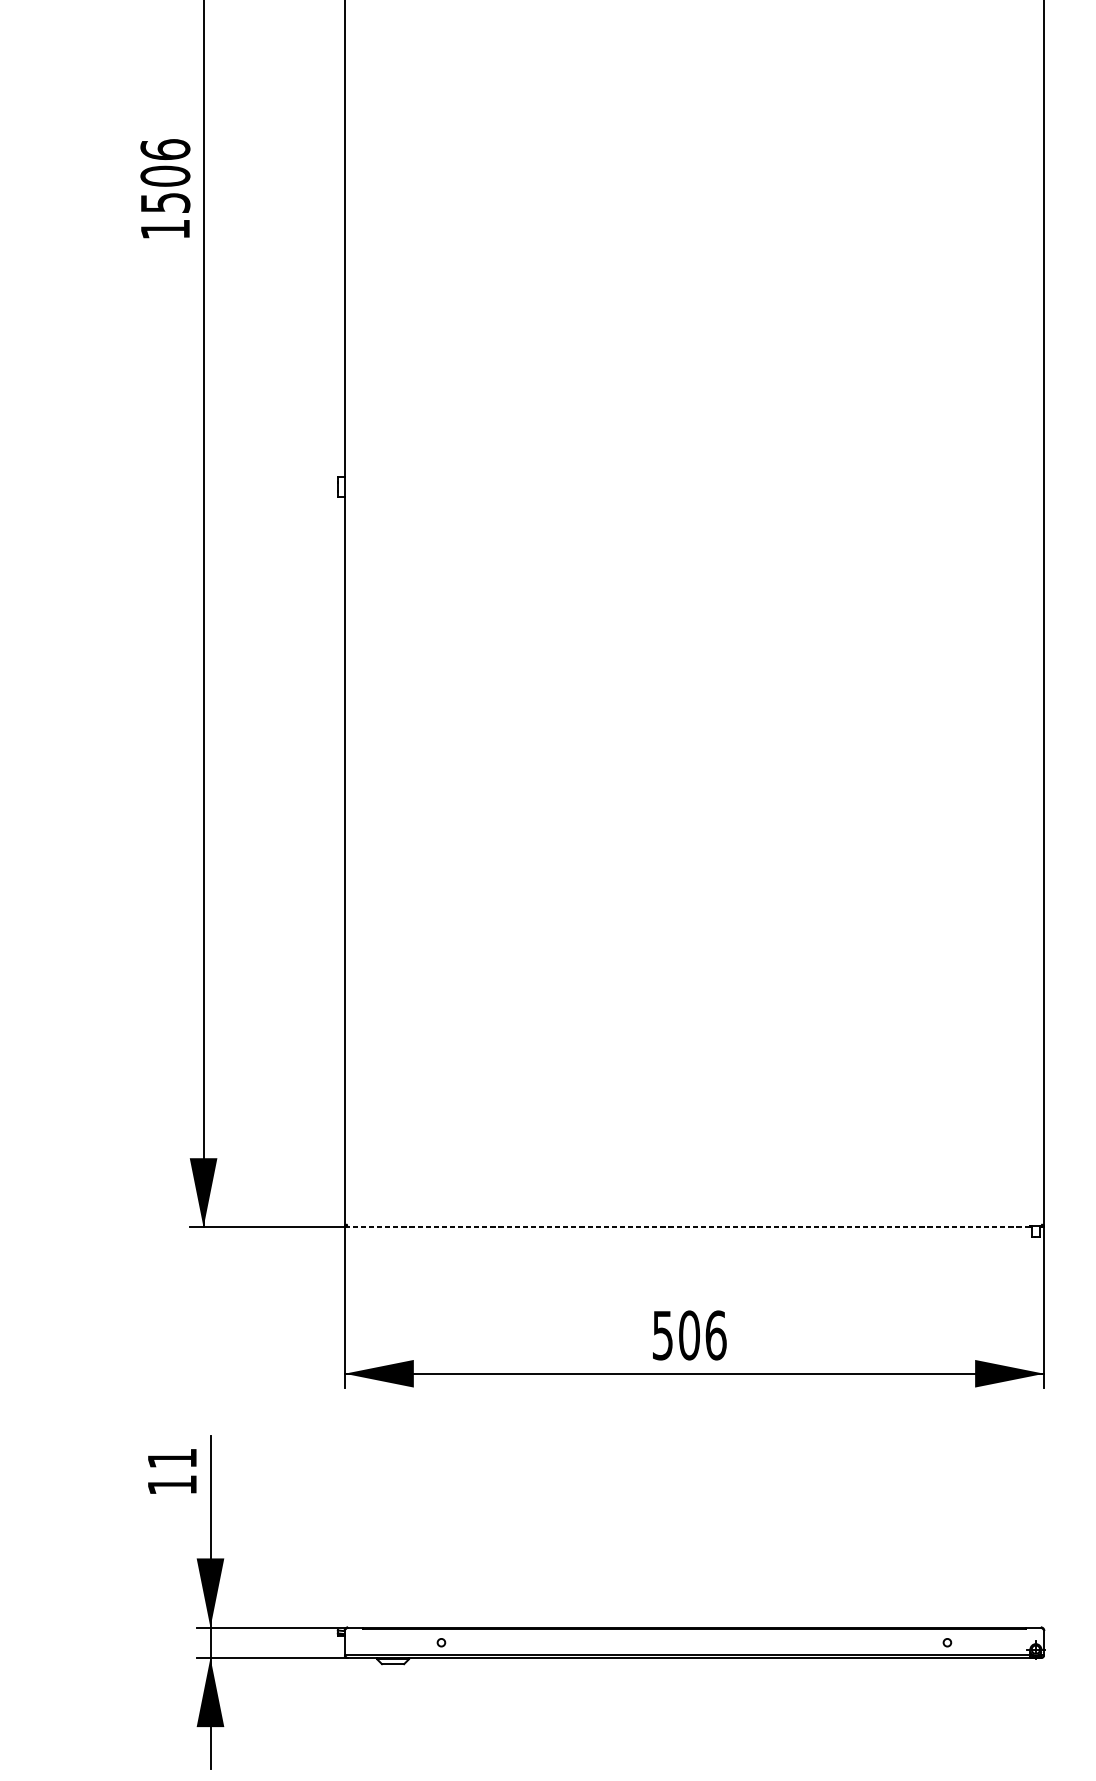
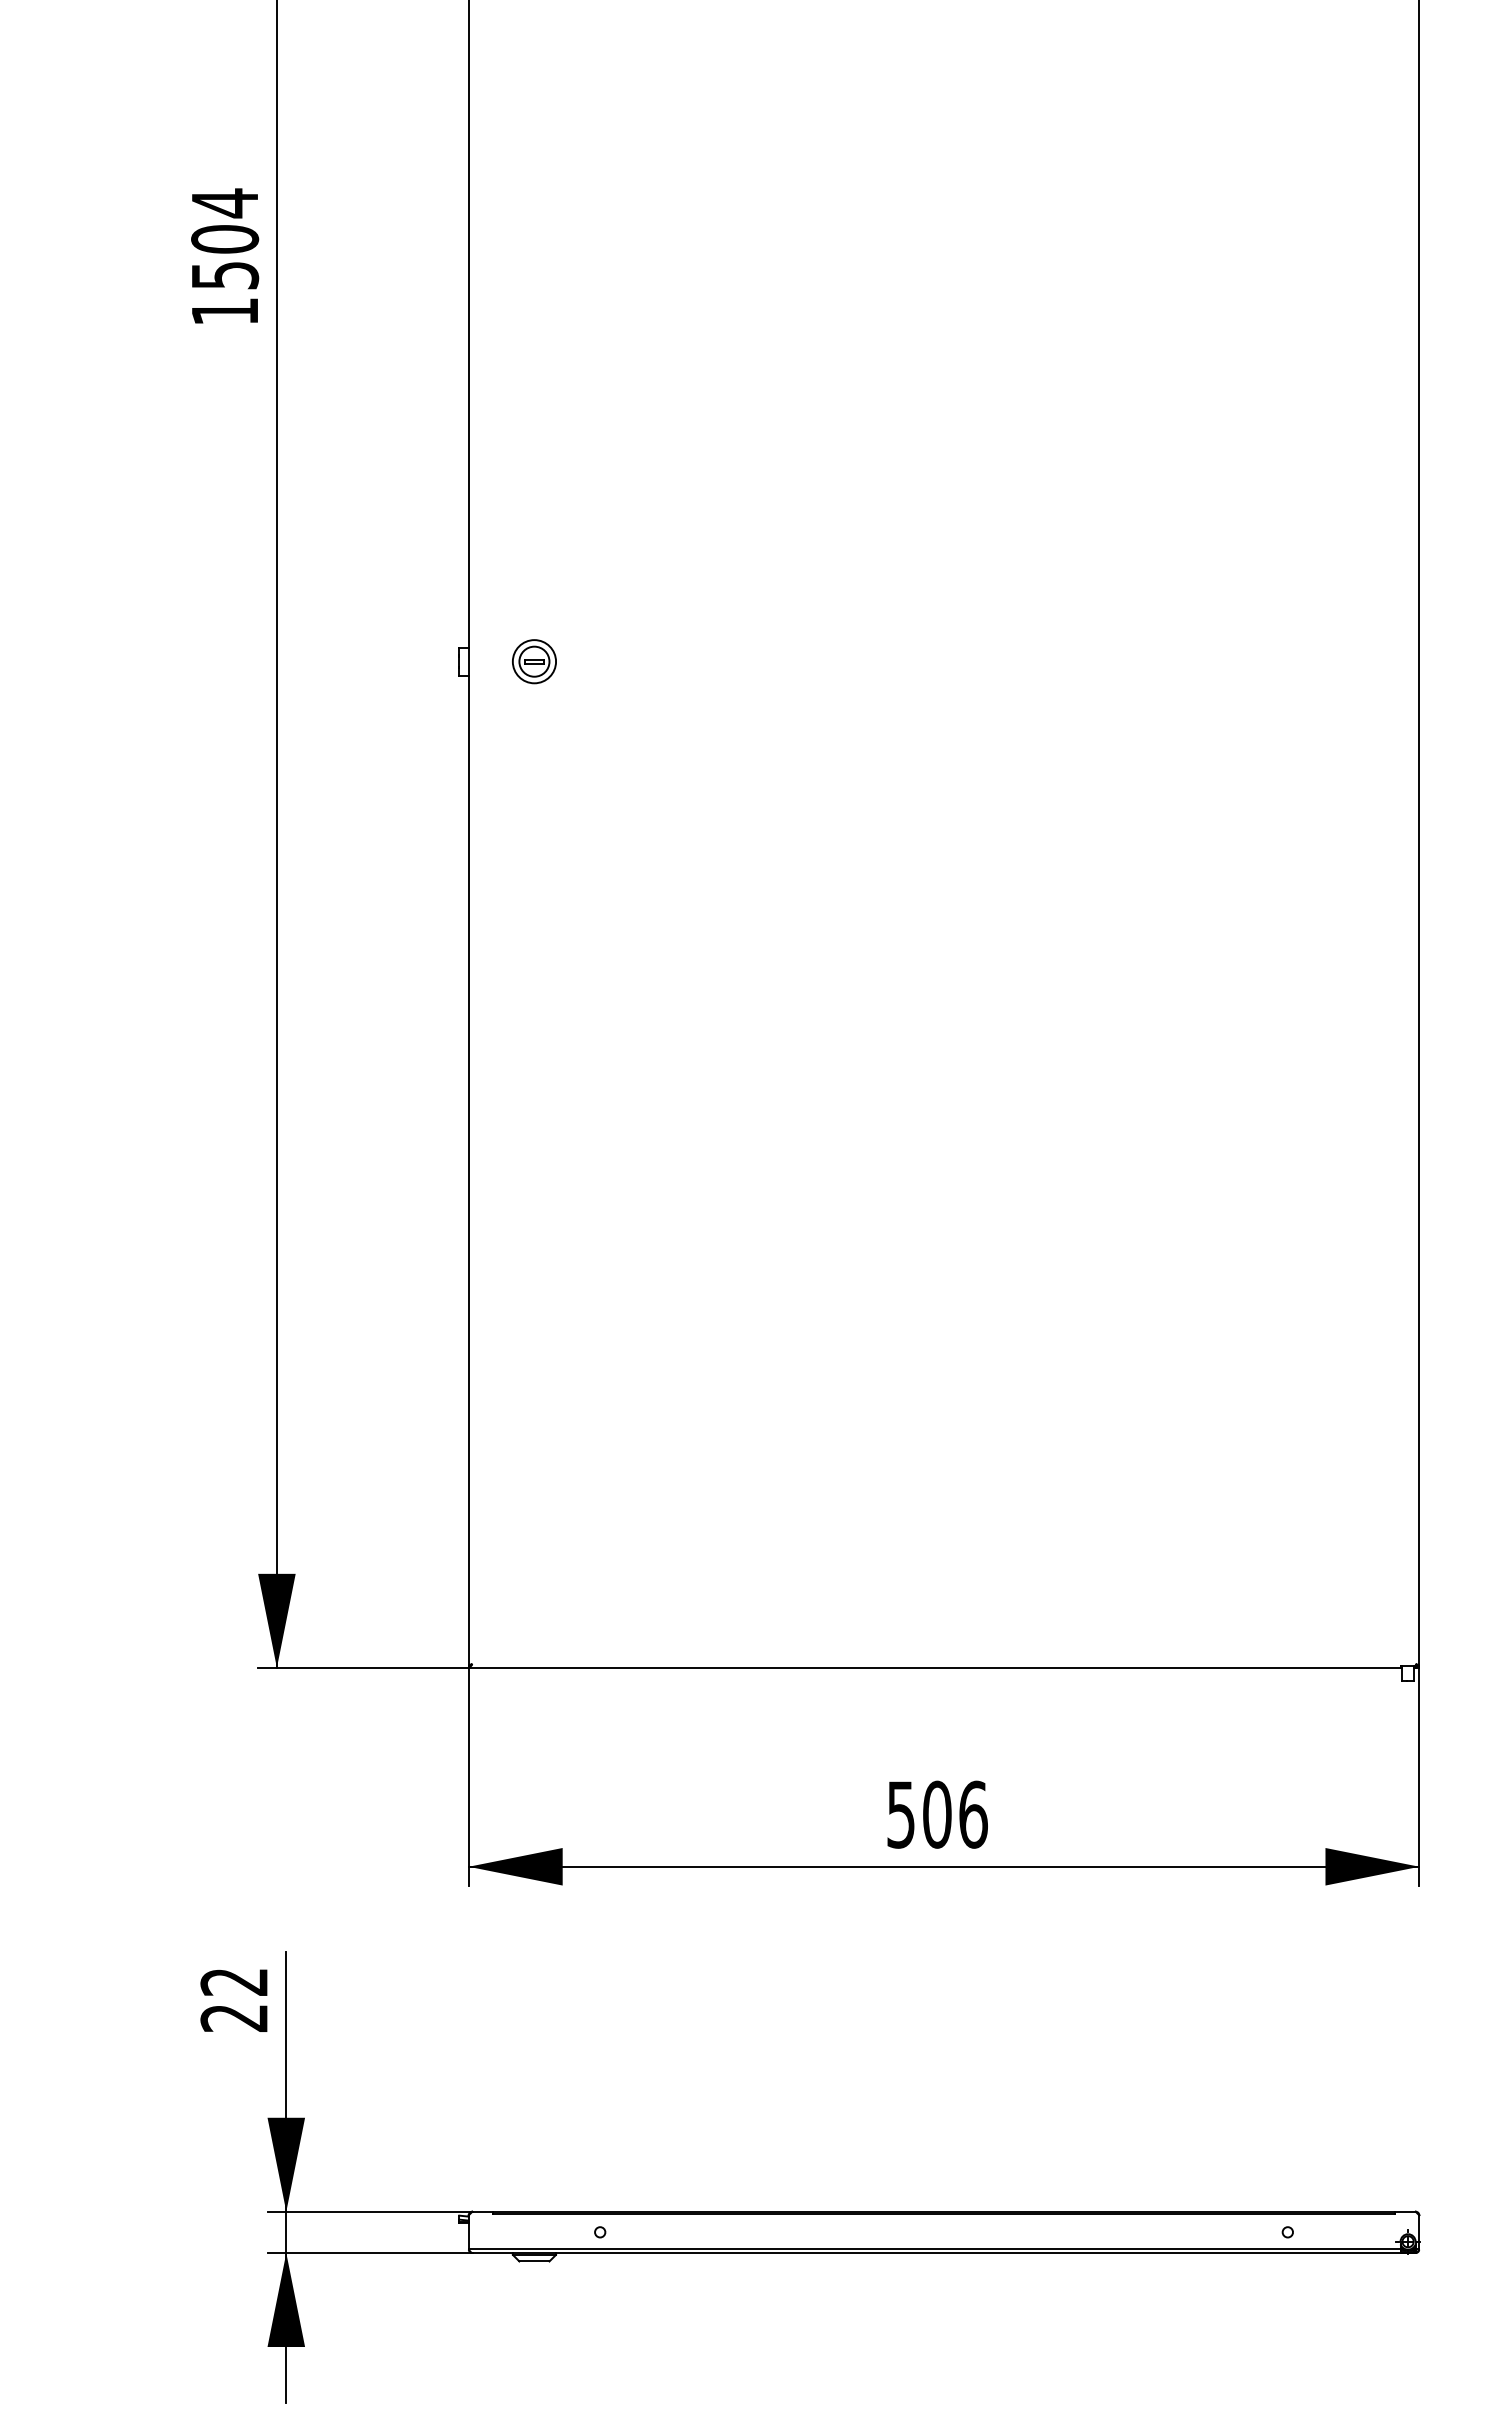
text: (165, 149) -> (225, 203), 1506 -> 1504
part: (393, 486) -> (534, 661), added
line: (687, 1227) -> (934, 1667), dashed -> solid
text: (171, 1472) -> (233, 2000), 11 -> 22

